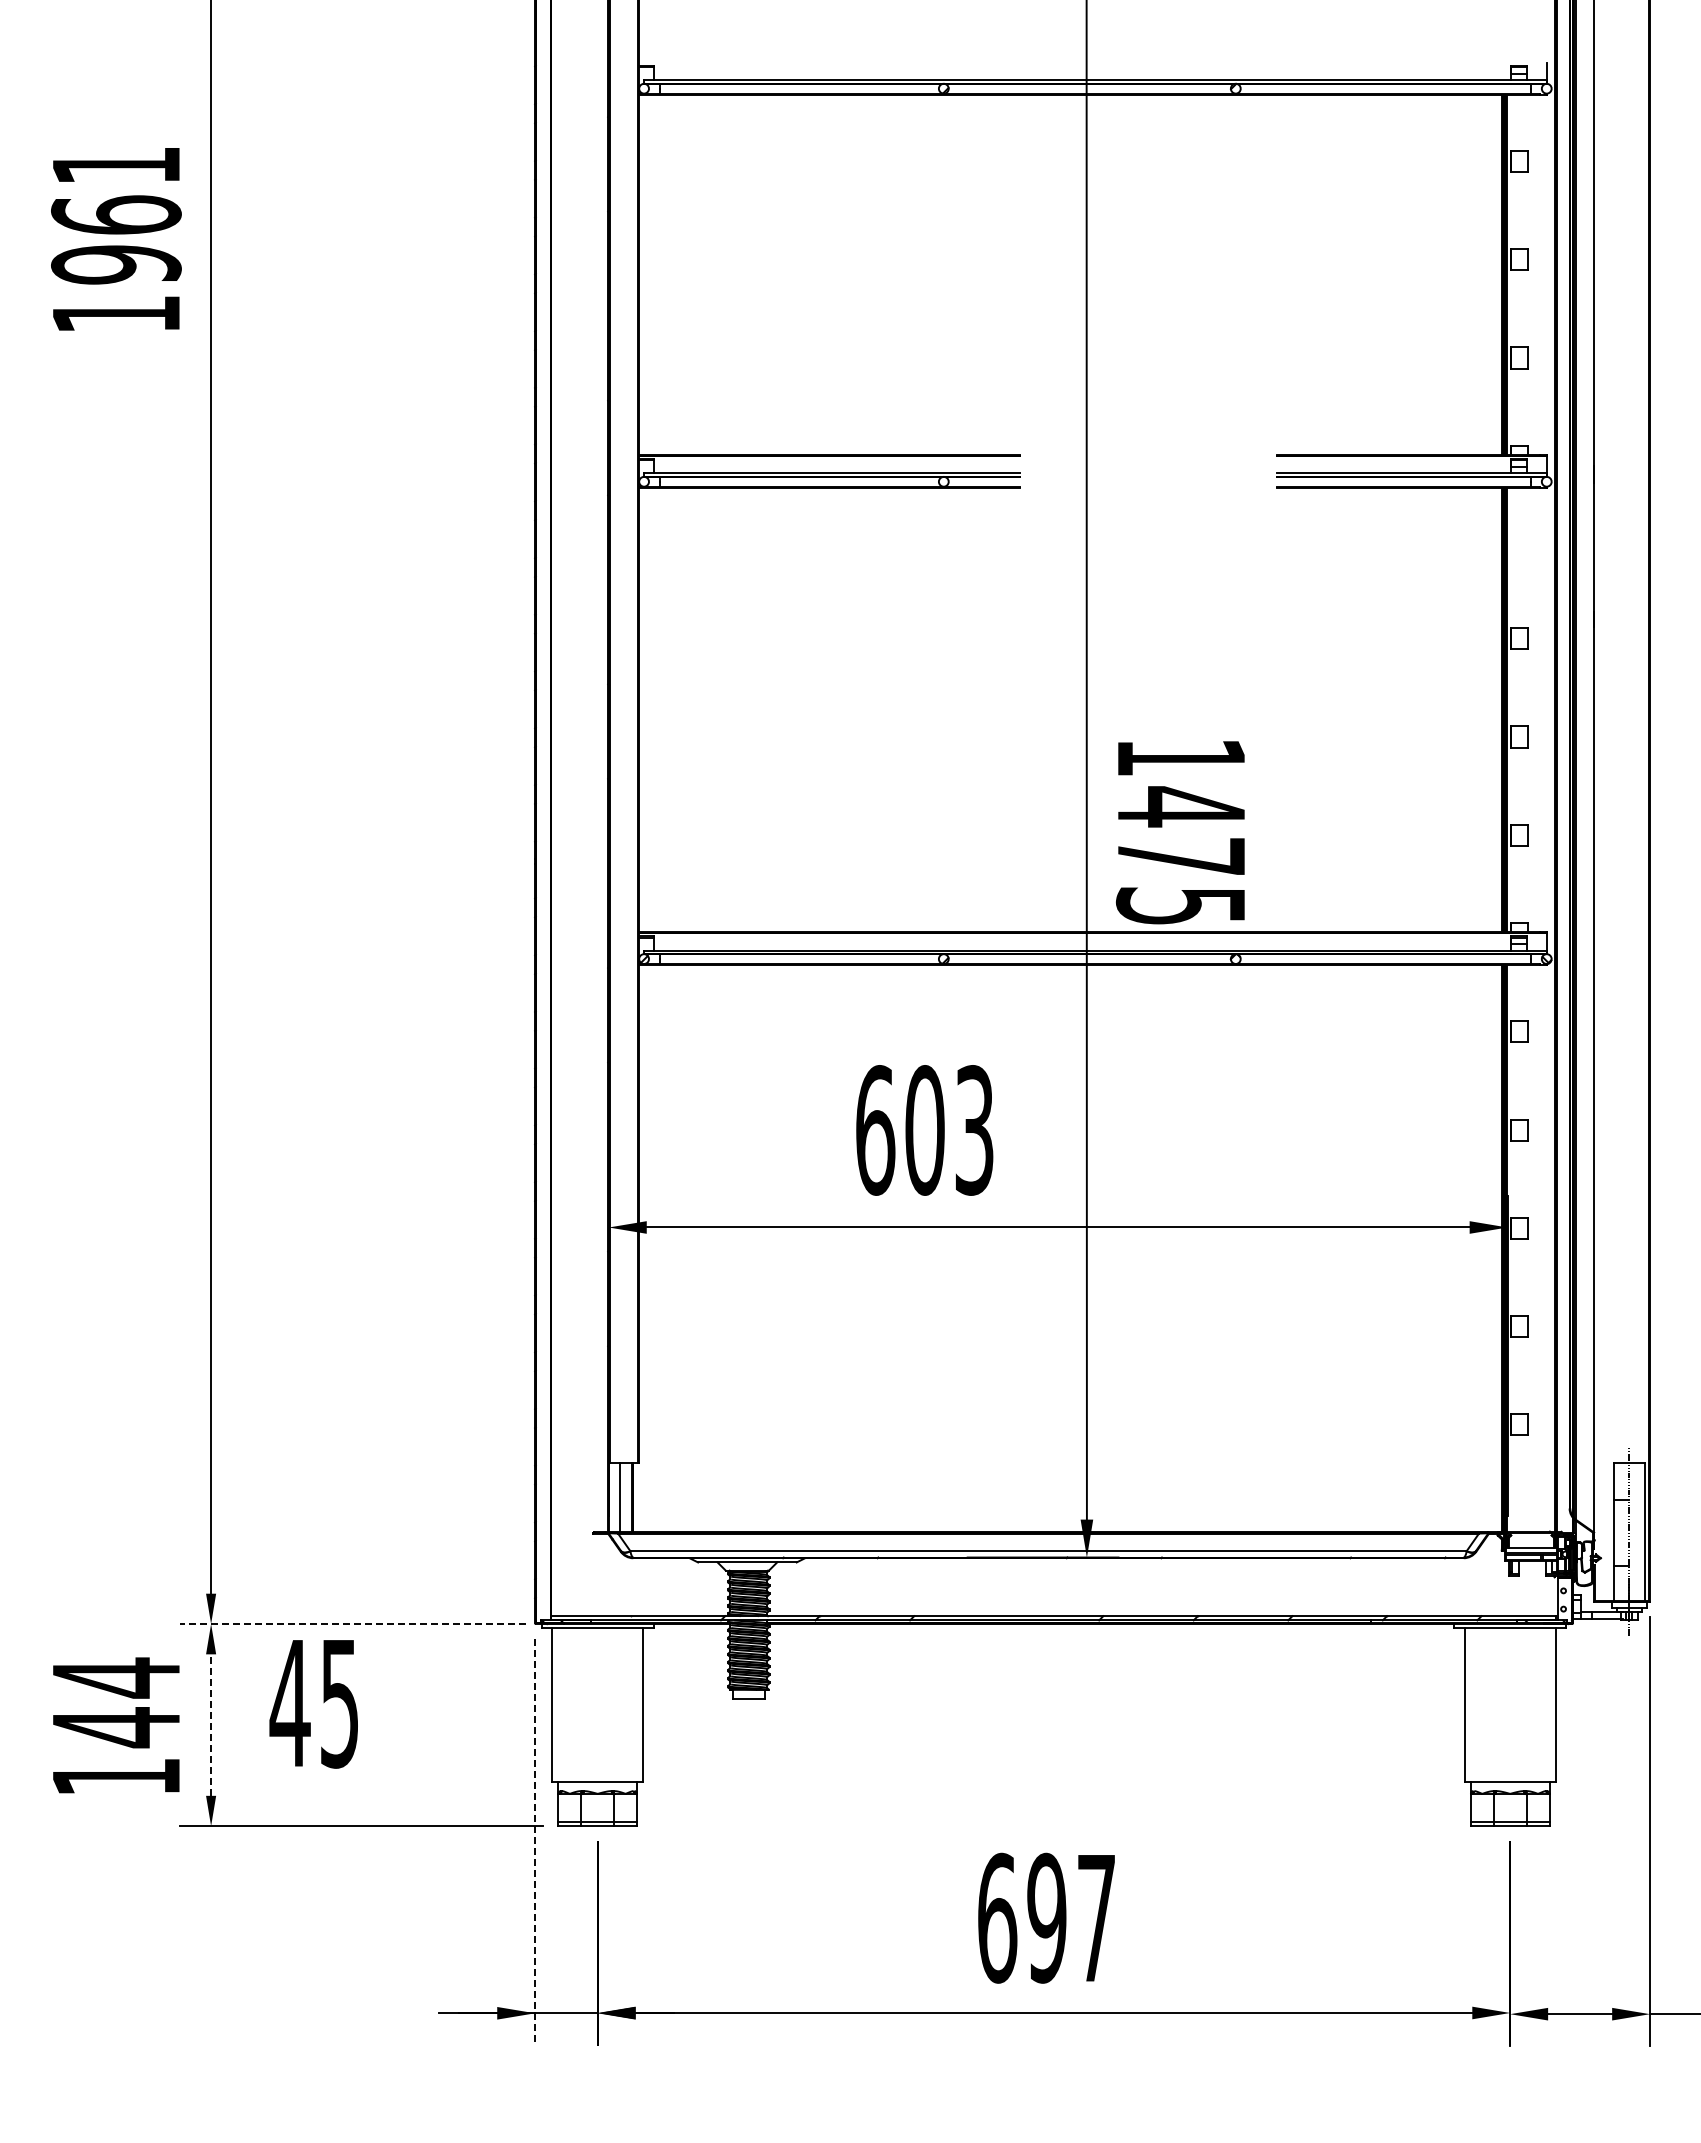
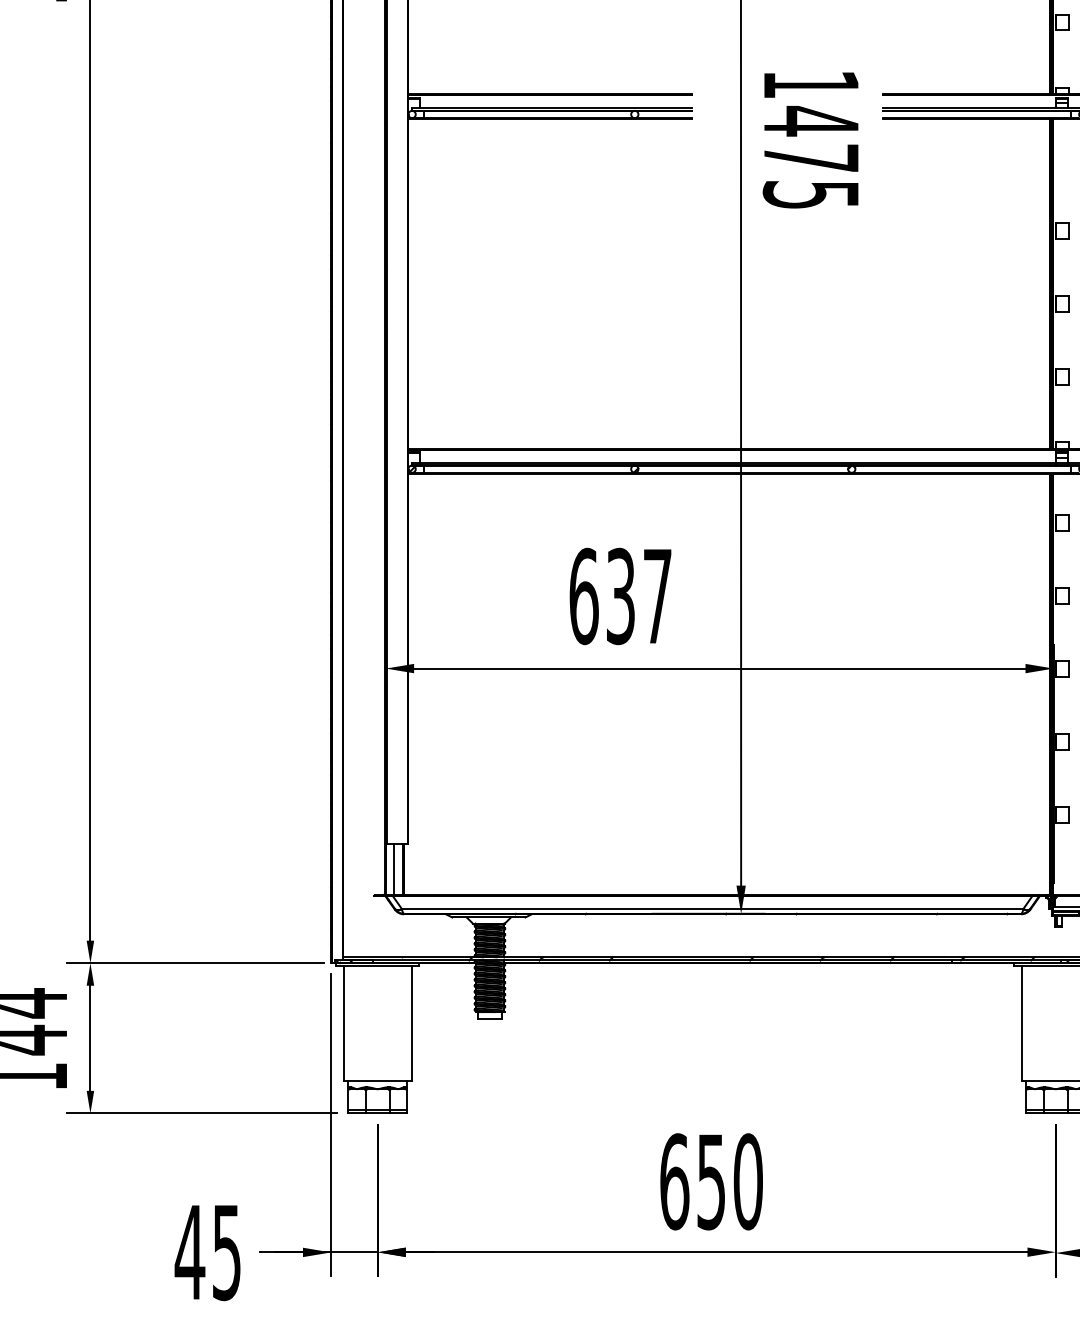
text: (1180, 832) -> (810, 140), moved
text: (949, 1130) -> (639, 596), 603 -> 637
line: (352, 1624) -> (195, 963), dashed -> solid
text: (313, 1704) -> (207, 1253), moved
line: (211, 1725) -> (90, 1038), dashed -> solid
line: (535, 1841) -> (331, 1124), dashed -> solid
text: (1071, 1917) -> (729, 1181), 697 -> 650

